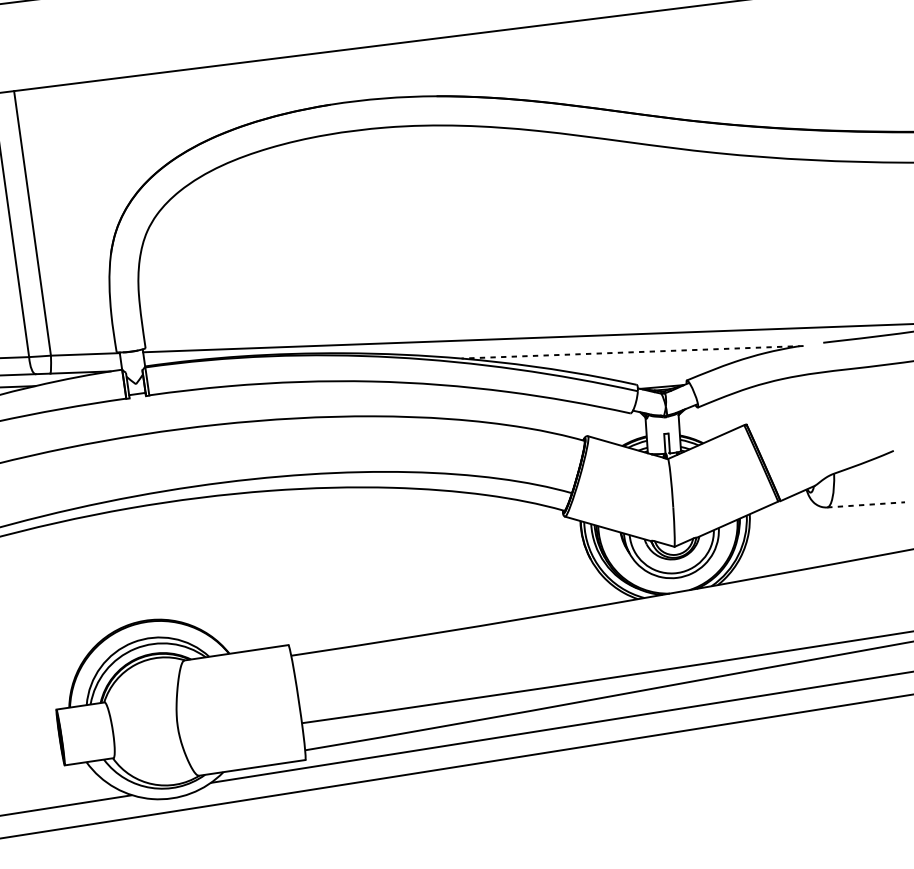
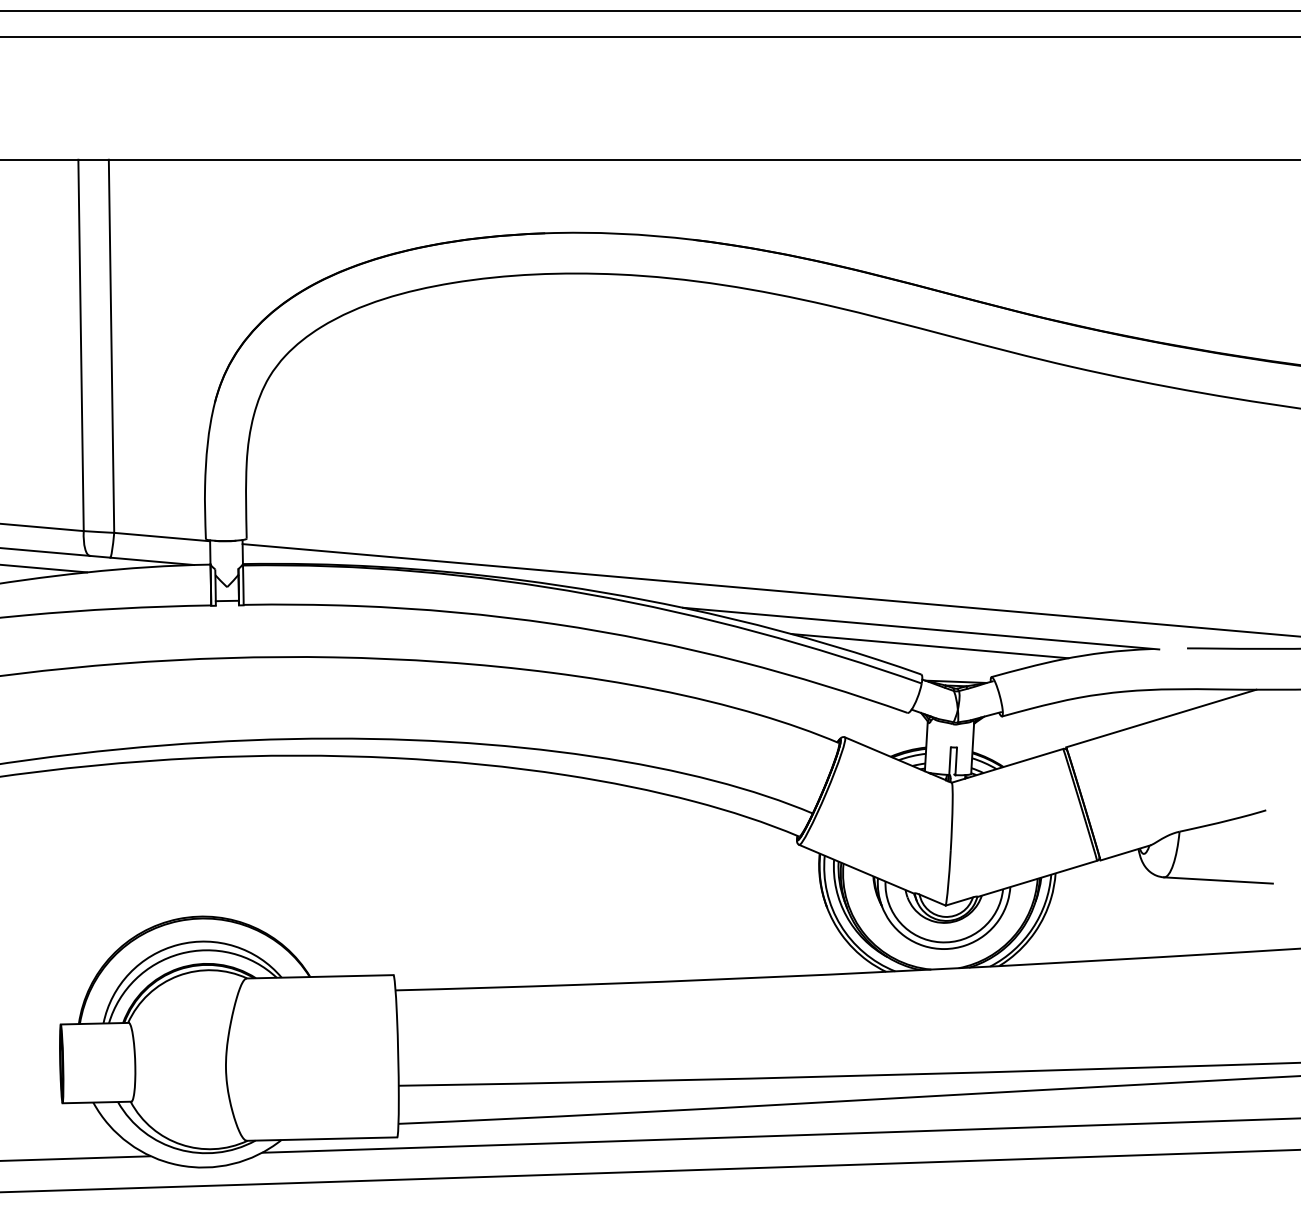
line: (632, 352) -> (920, 628), dashed -> solid
line: (640, 364) -> (929, 646), added
line: (811, 394) -> (1161, 718), added
line: (866, 504) -> (1218, 880), dashed -> solid

